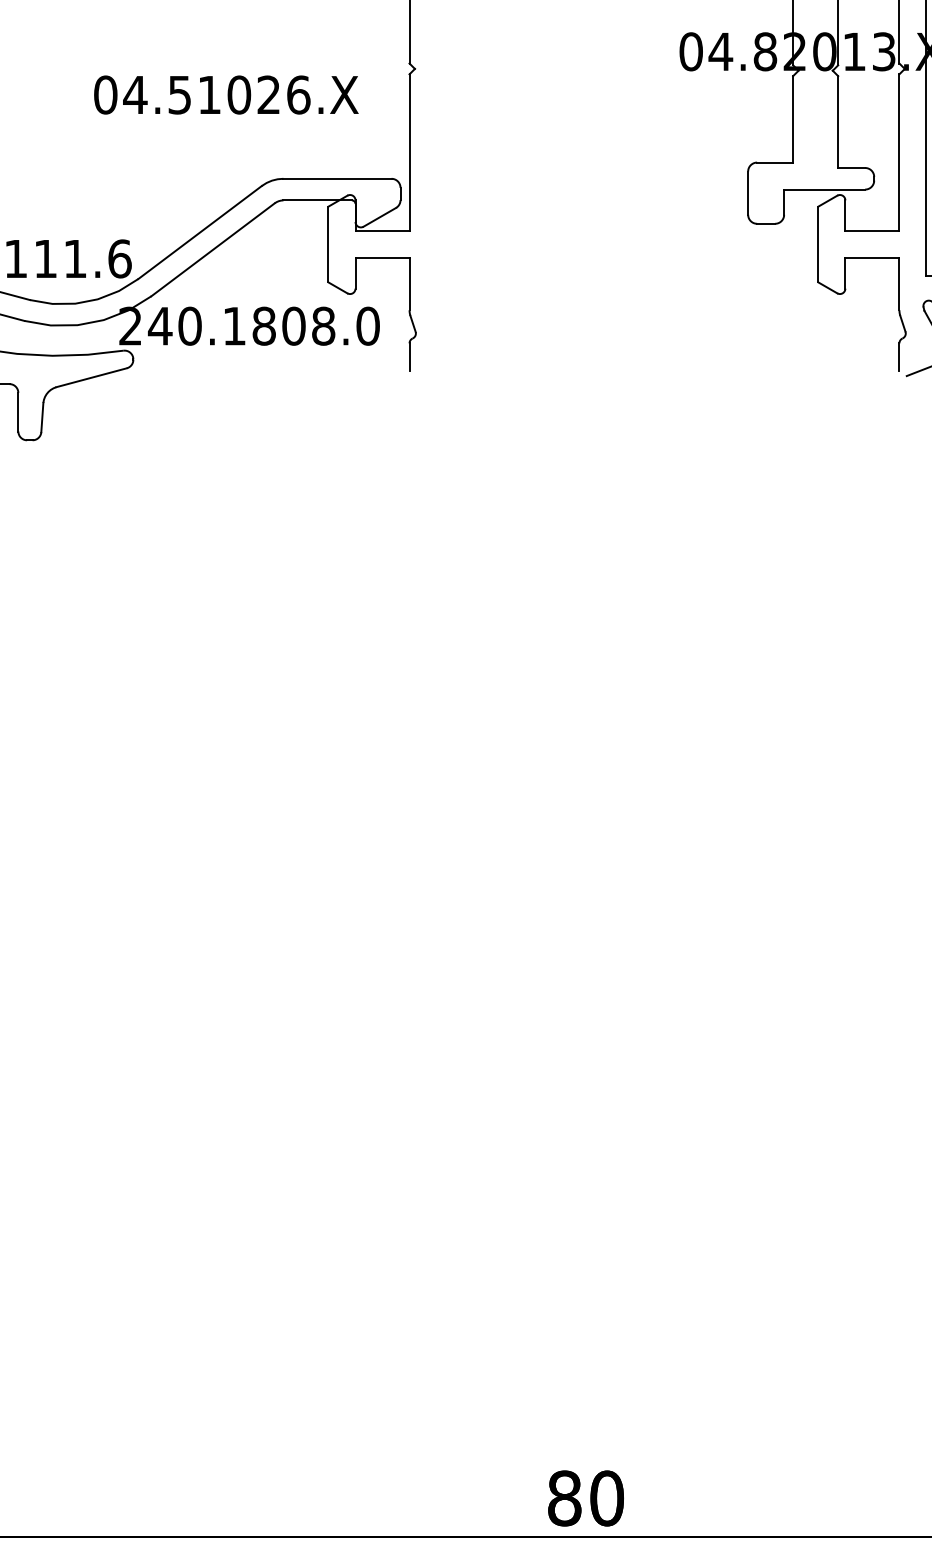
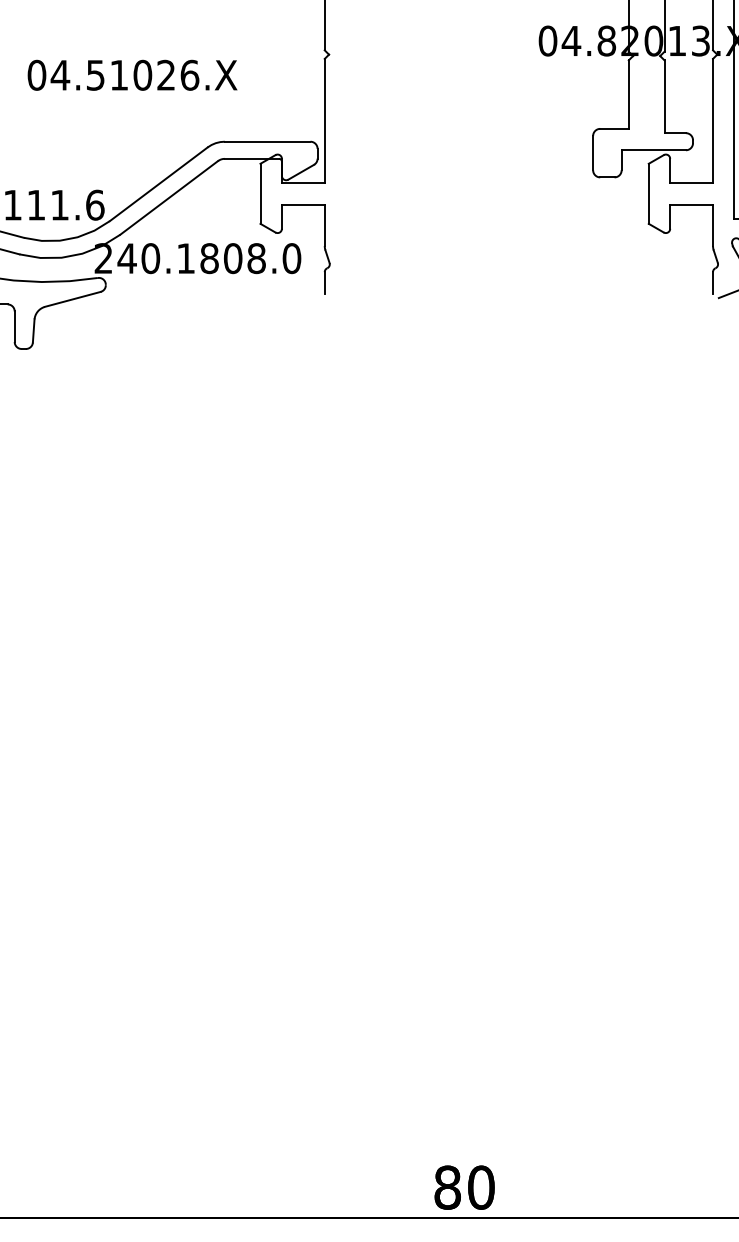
text: (226, 93) -> (132, 74), moved

